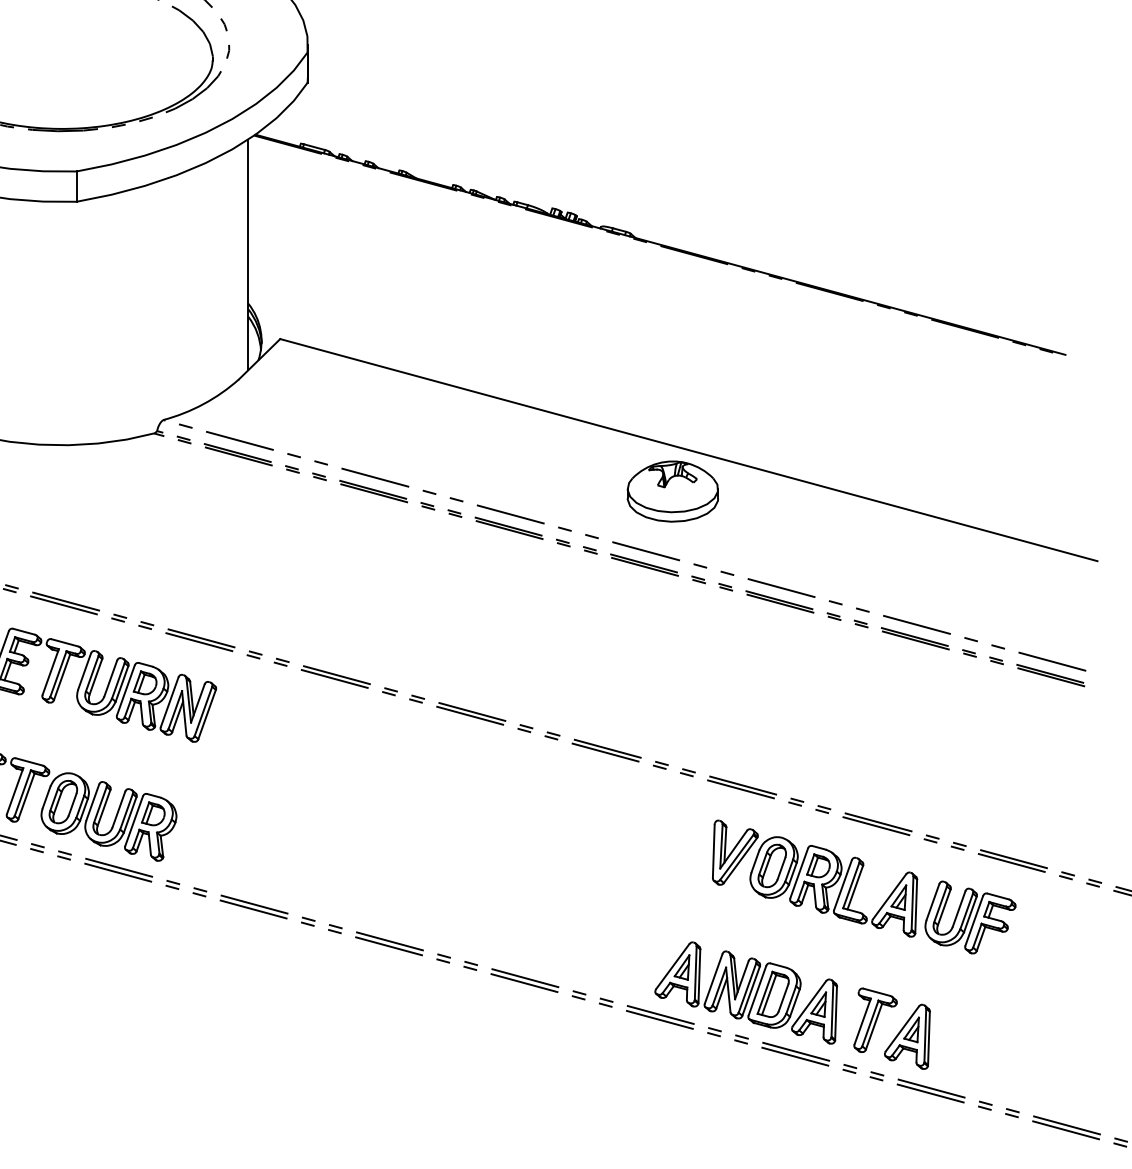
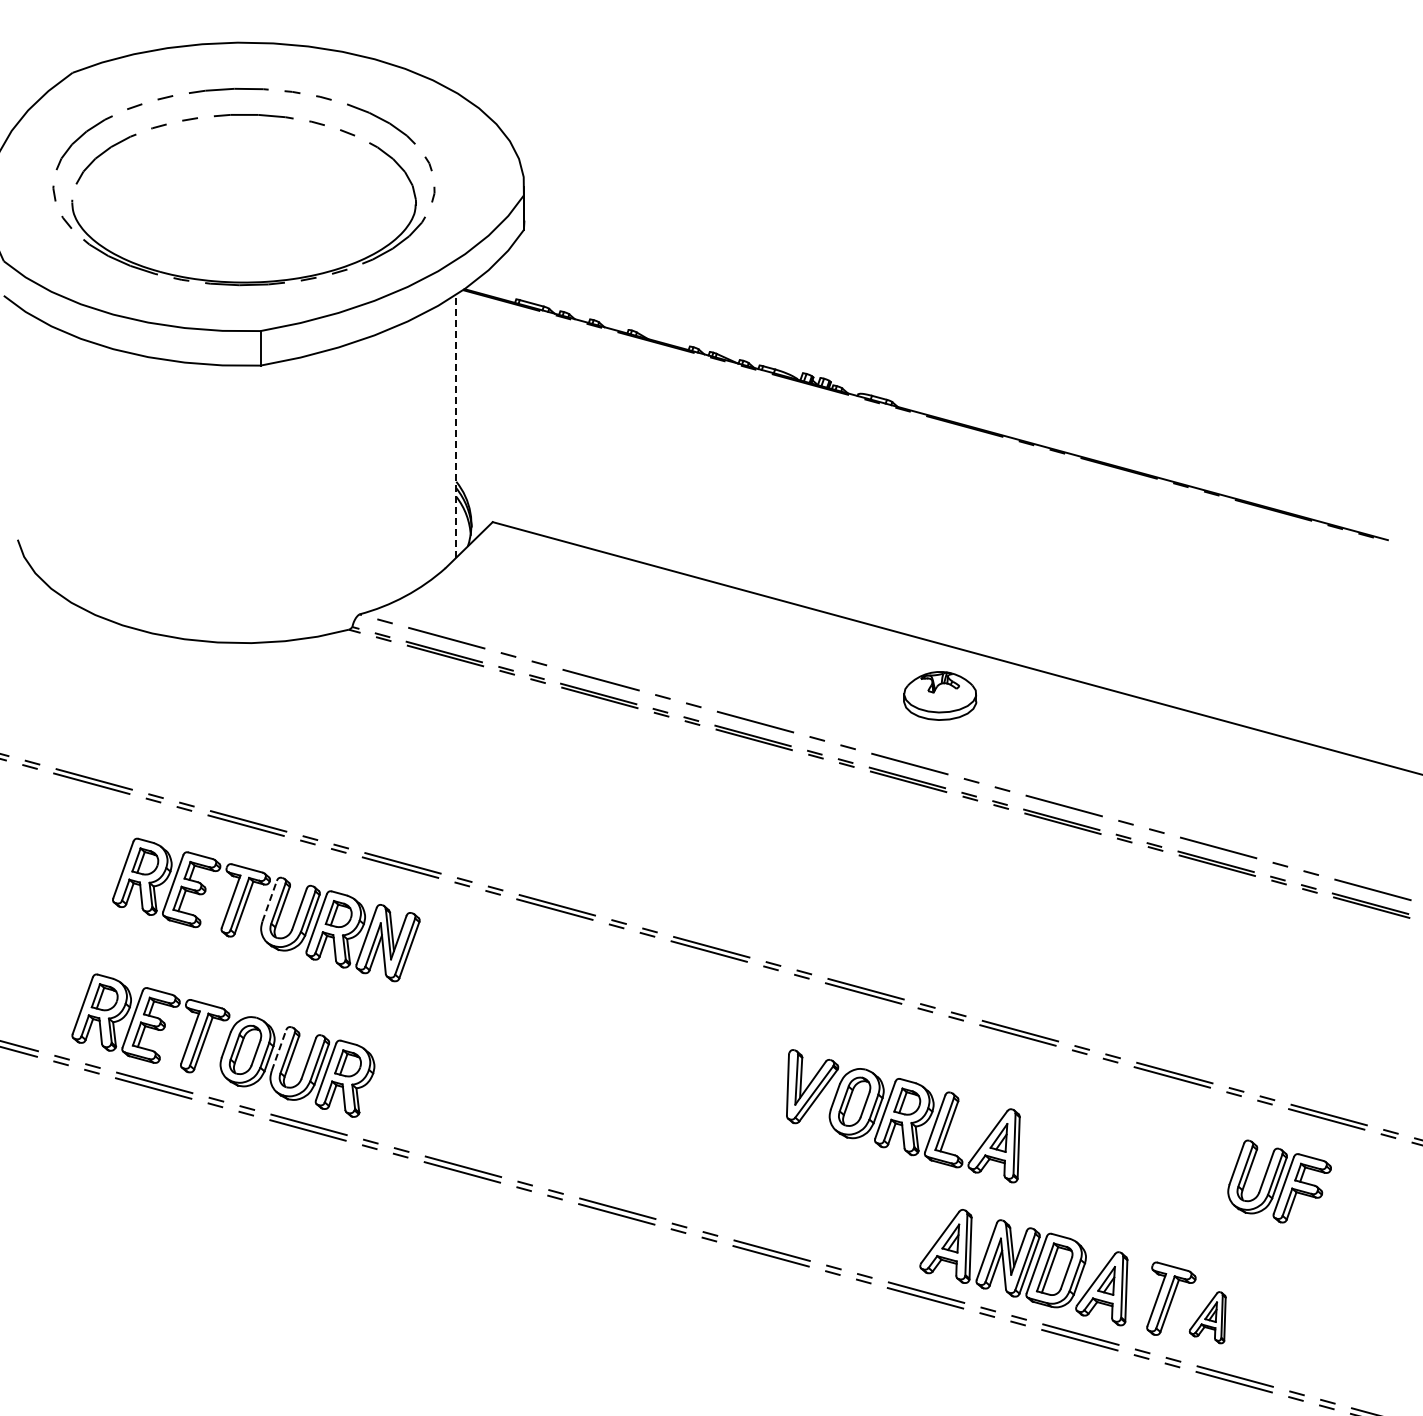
line: (248, 254) -> (456, 425), solid -> dashed
part: (672, 491) -> (939, 695), size x0.7
line: (84, 671) -> (269, 901), solid -> dashed
line: (92, 802) -> (278, 1050), solid -> dashed
part: (815, 878) -> (903, 1116), moved
part: (907, 1036) -> (1207, 1317), size x0.7

